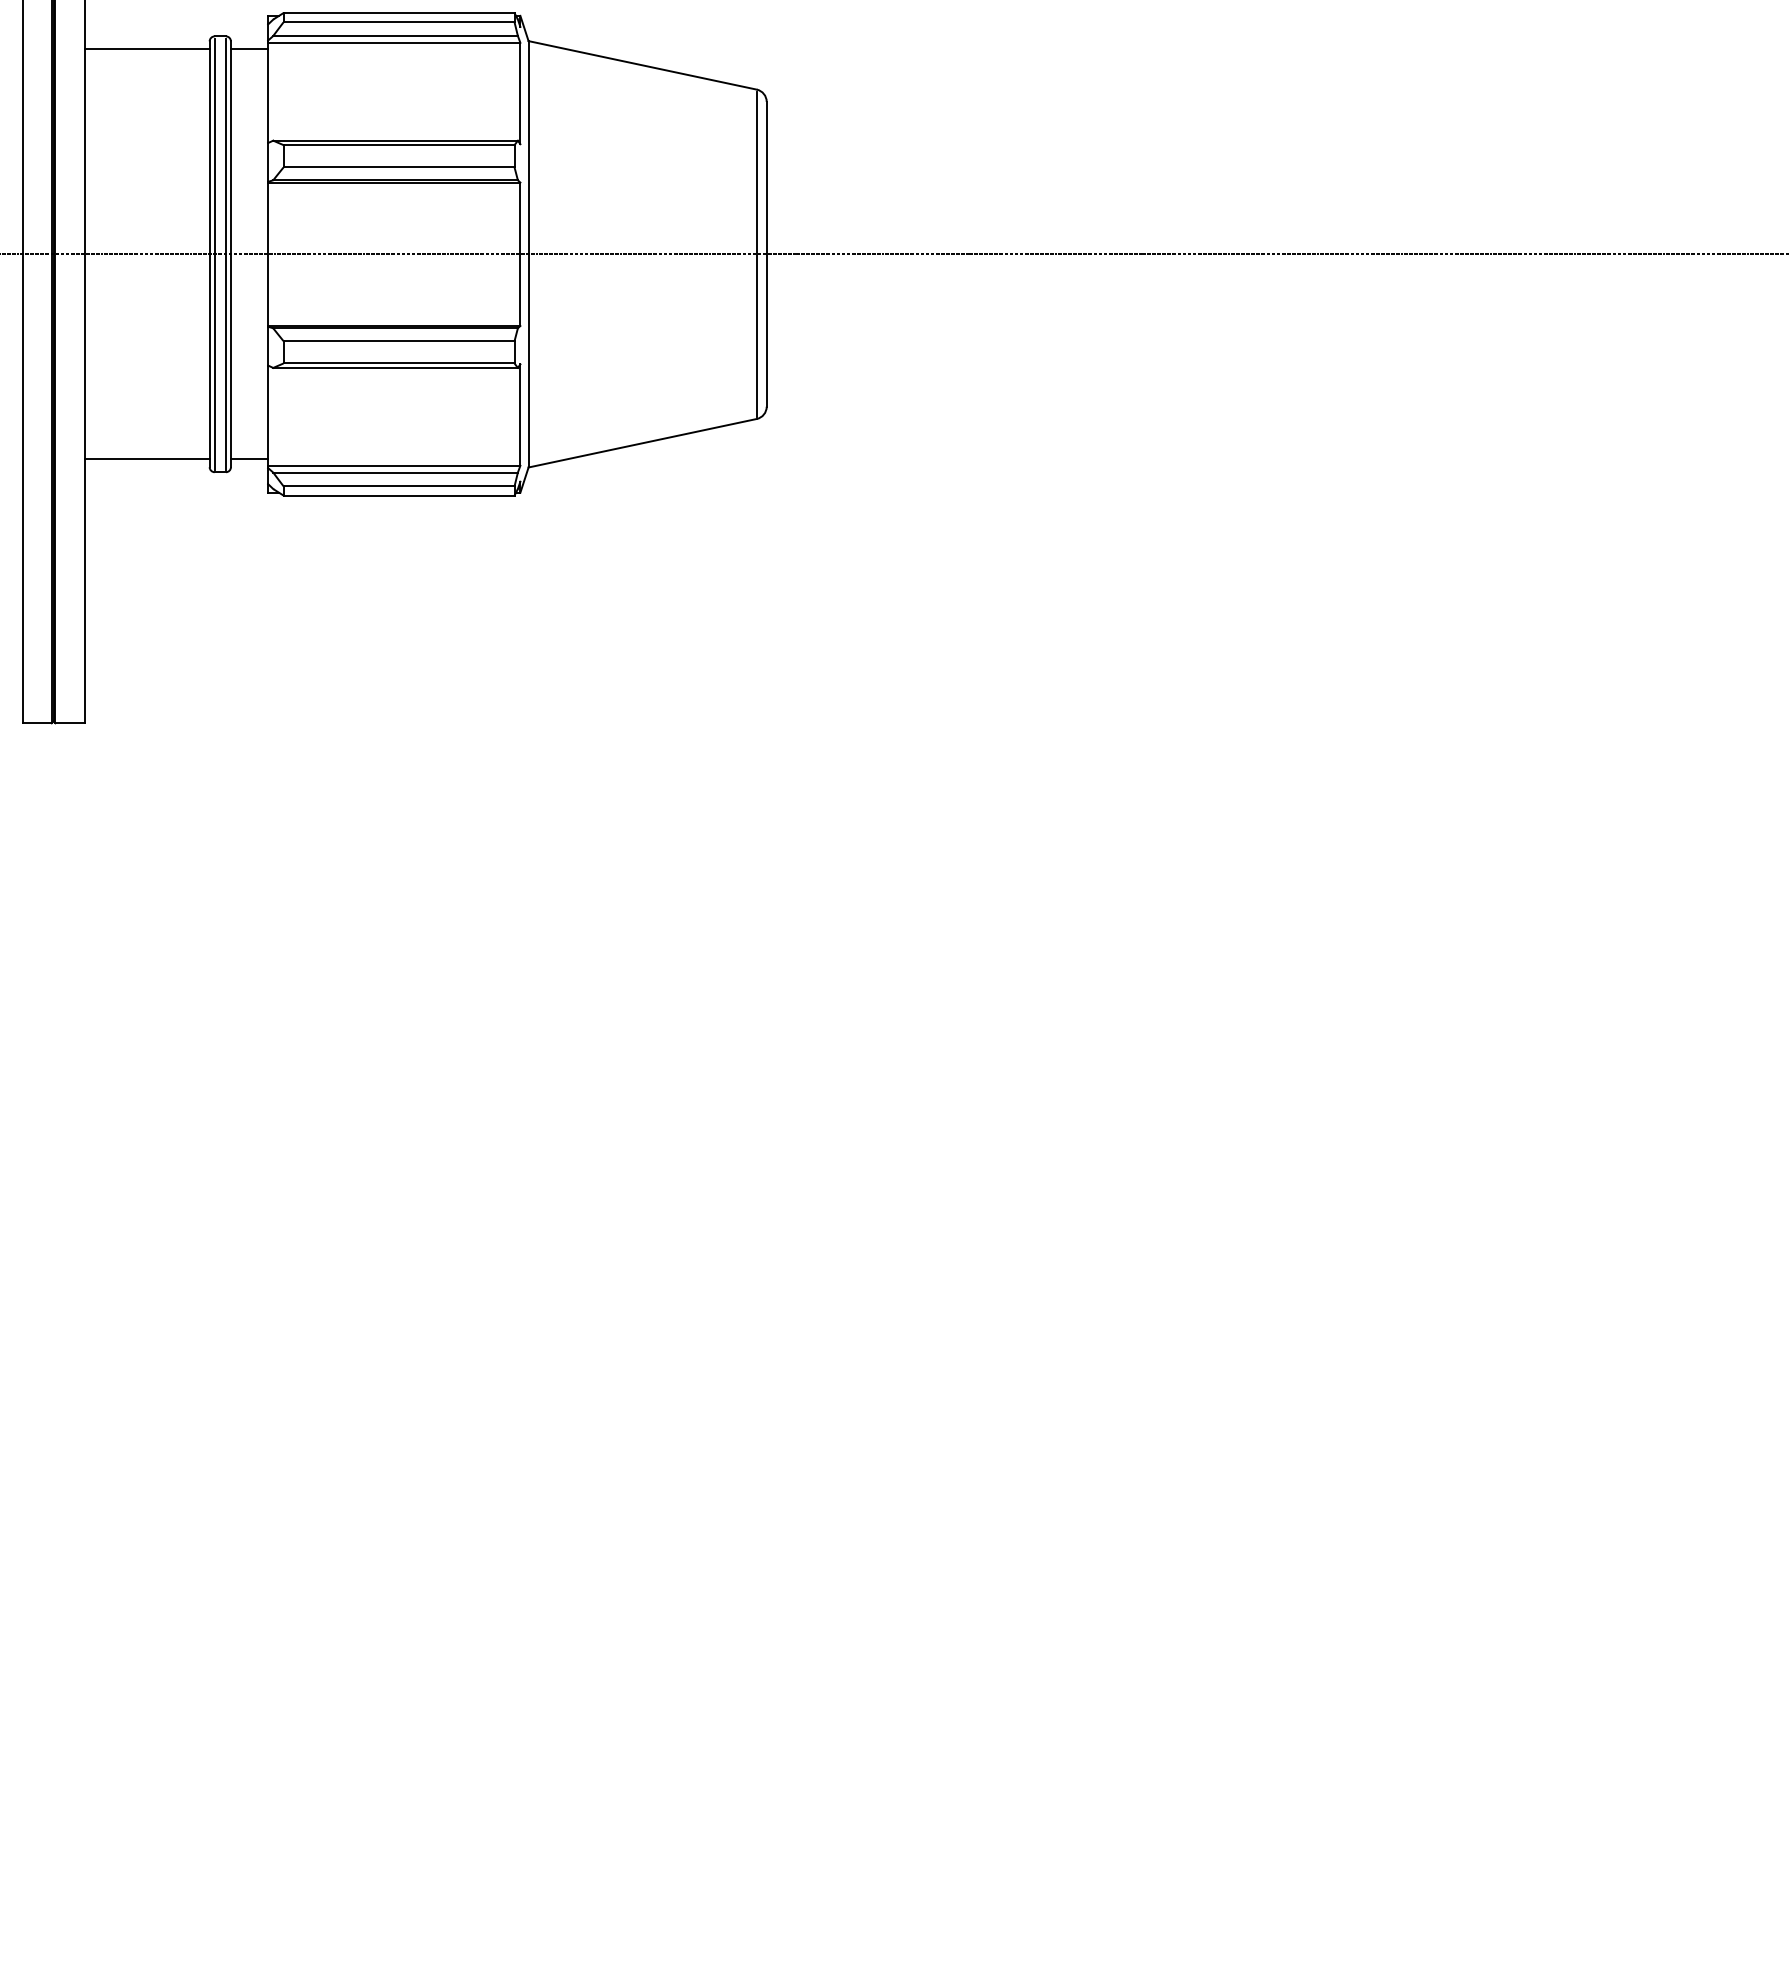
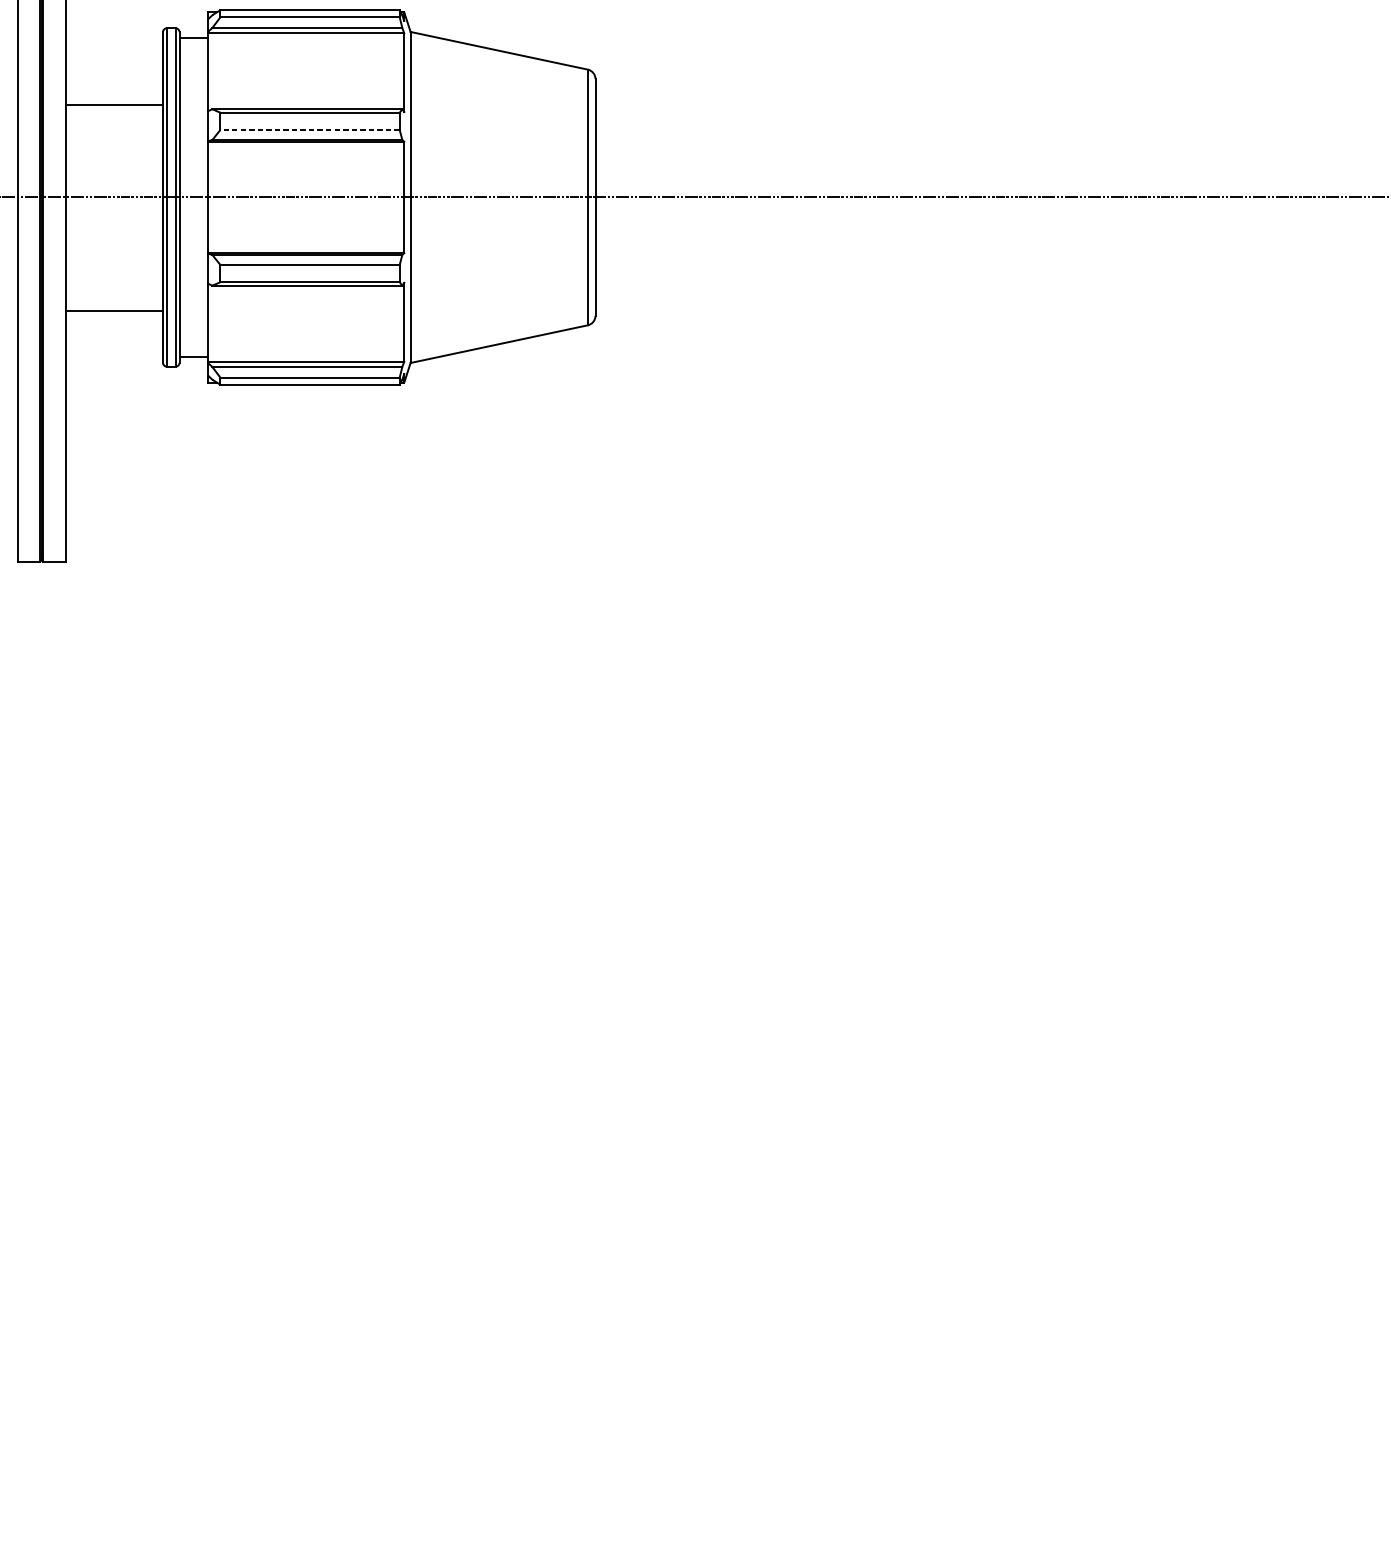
line: (146, 49) -> (113, 105), moved
line: (399, 167) -> (310, 130), solid -> dashed
line: (146, 459) -> (113, 310), moved

